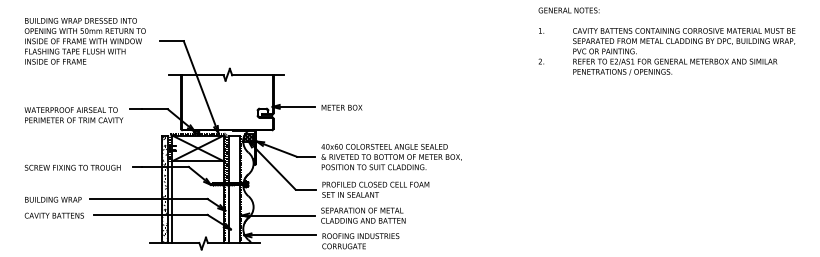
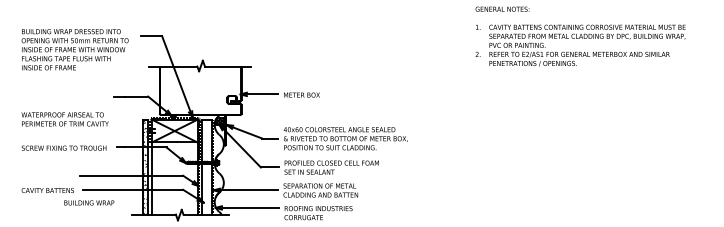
text: (84, 41) -> (74, 49), moved
text: (684, 51) -> (587, 45), moved
text: (73, 115) -> (64, 119), moved
text: (53, 199) -> (89, 202), moved

